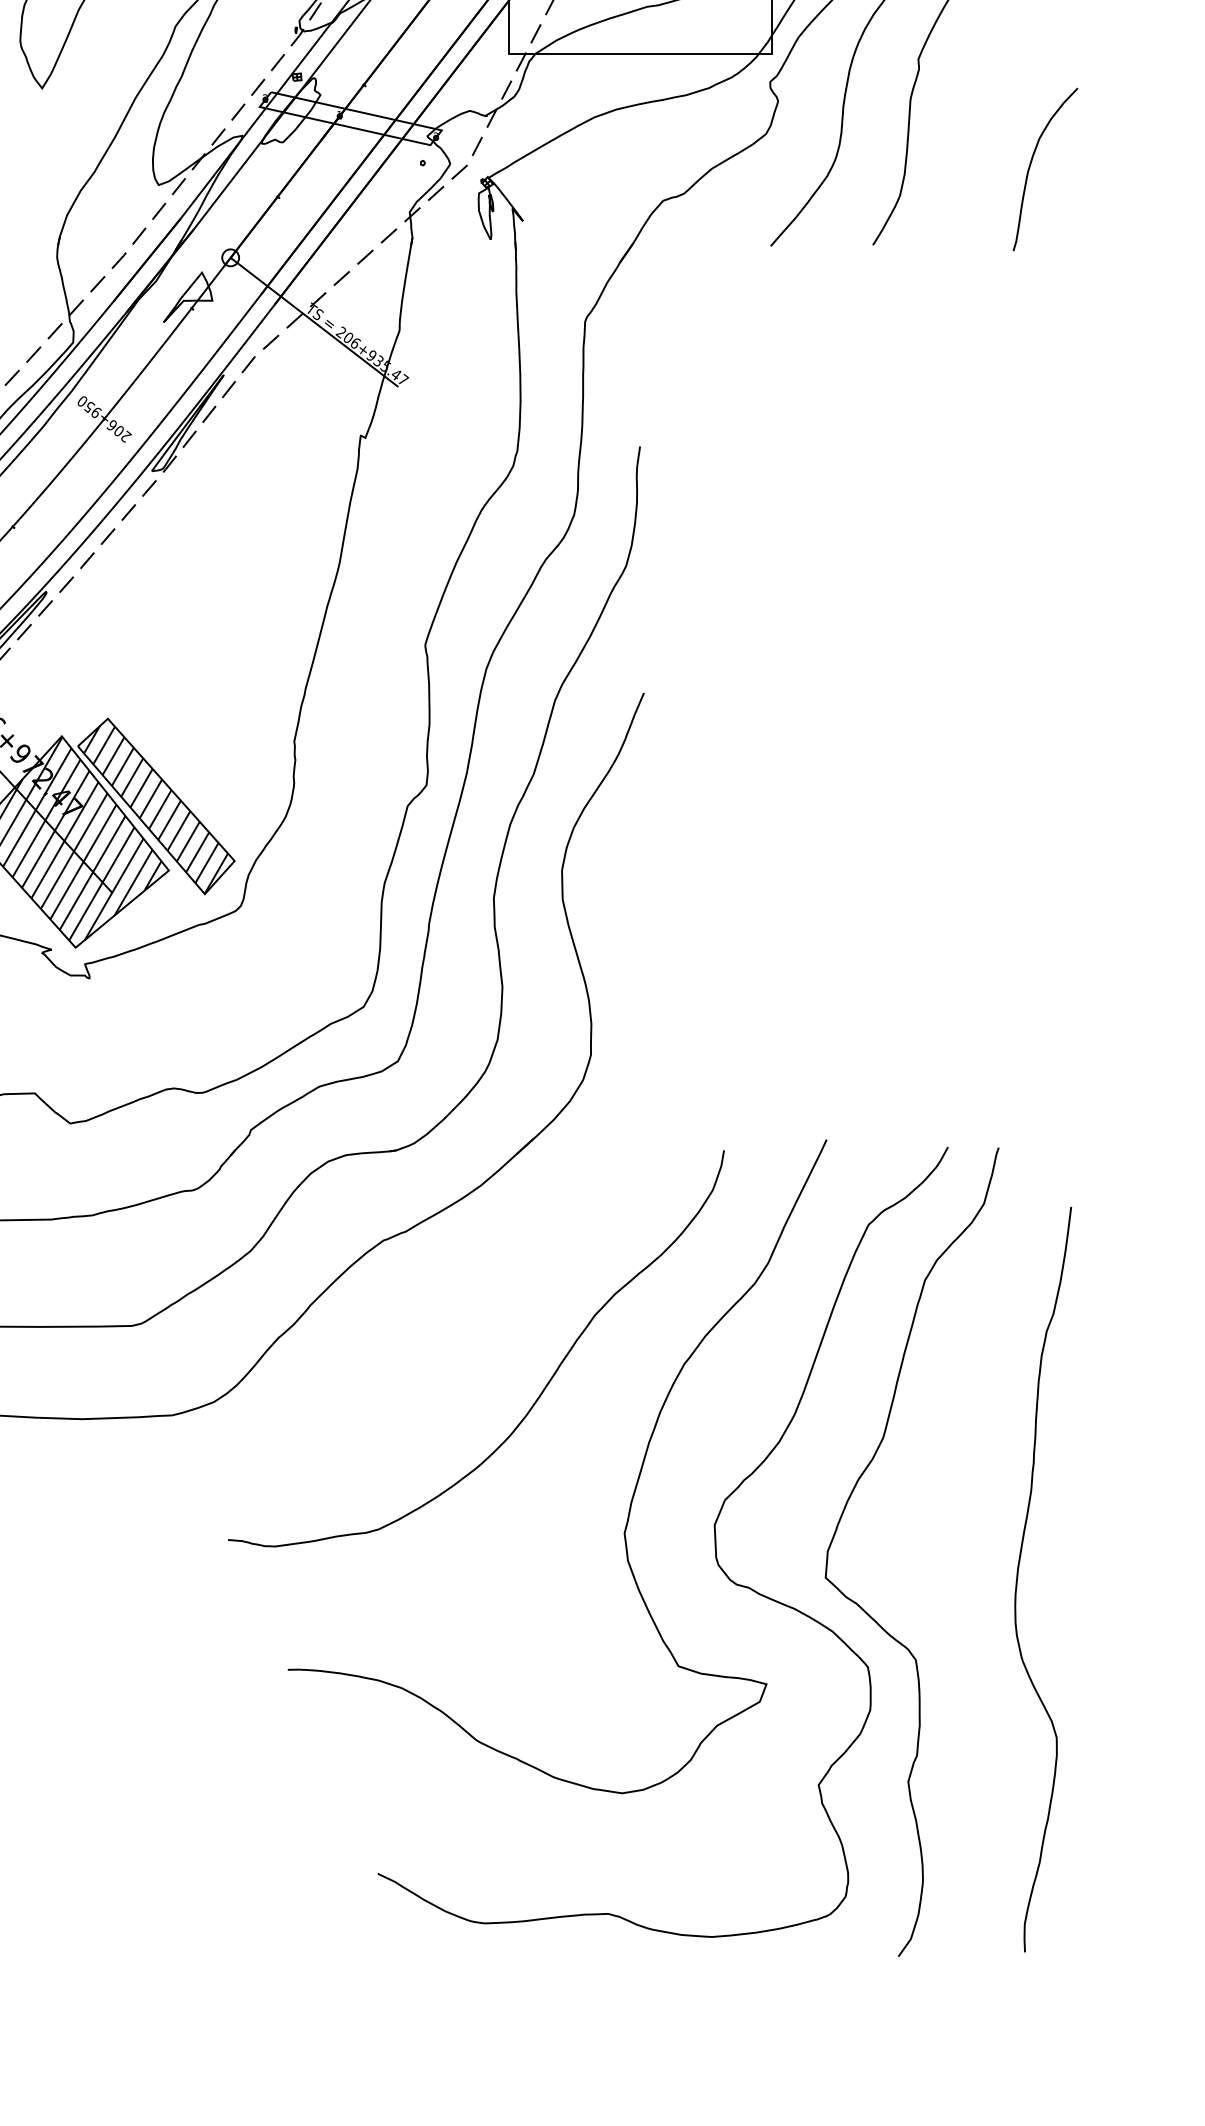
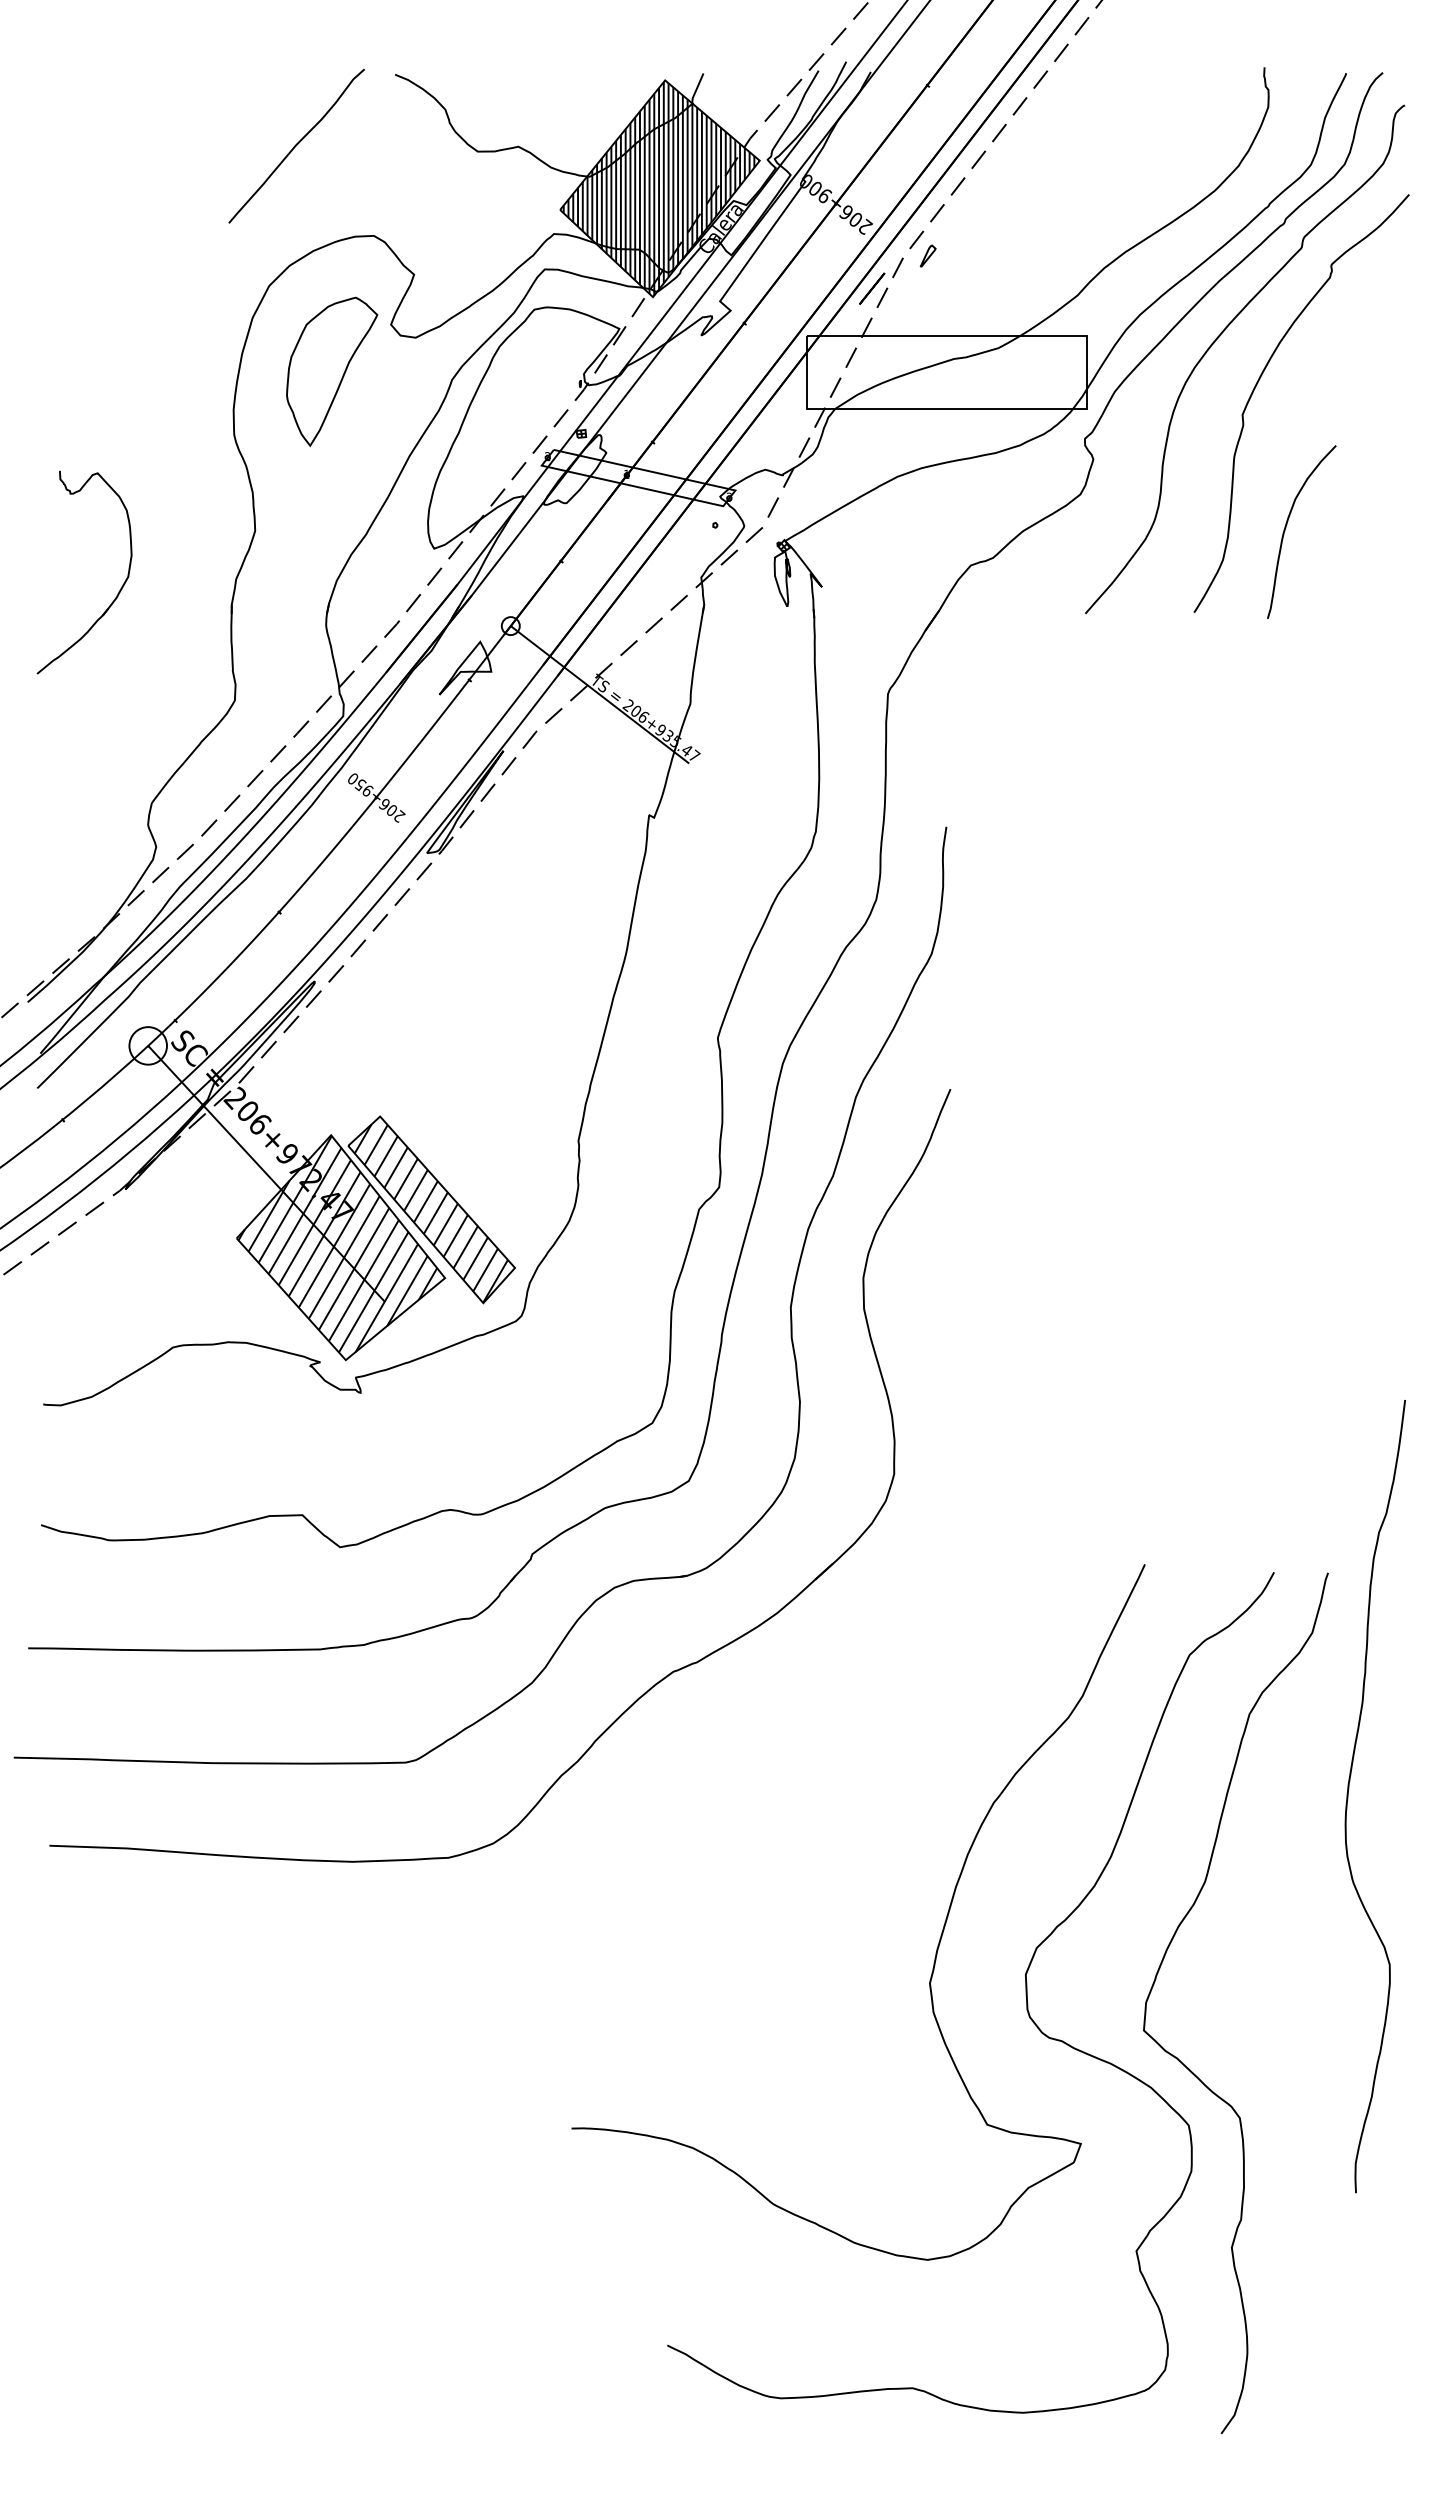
curve: (1031, 166) -> (1286, 528), moved
curve: (541, 1391) -> (841, 1832), removed
curve: (1018, 1572) -> (1349, 1789), moved

